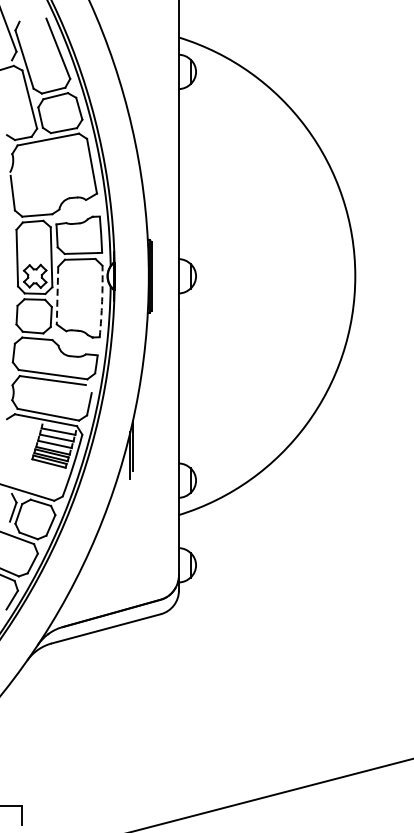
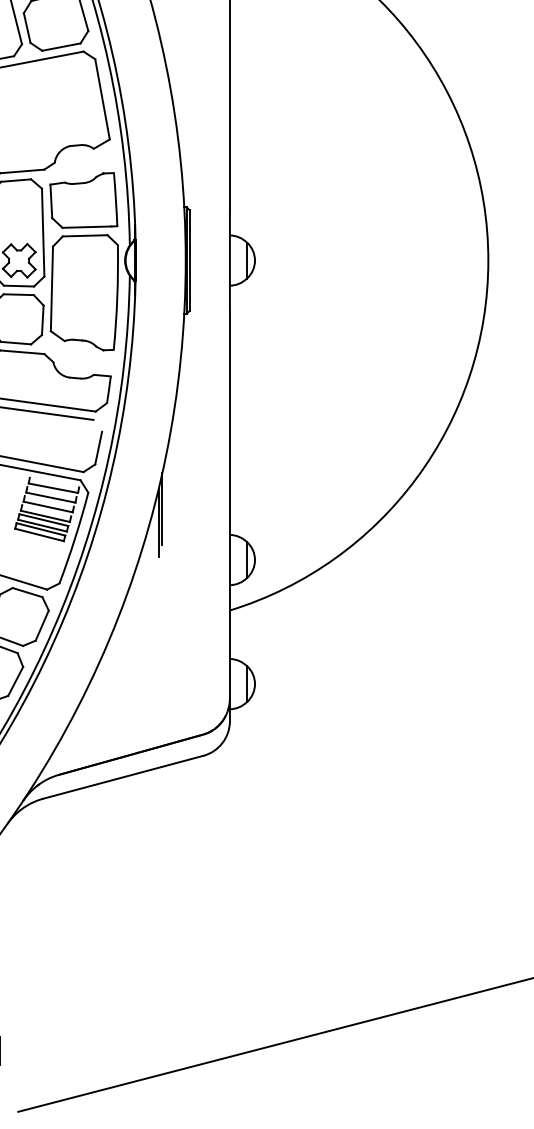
line: (57, 295) -> (51, 288), dashed -> solid
arc: (102, 301) -> (117, 297), dashed -> solid

